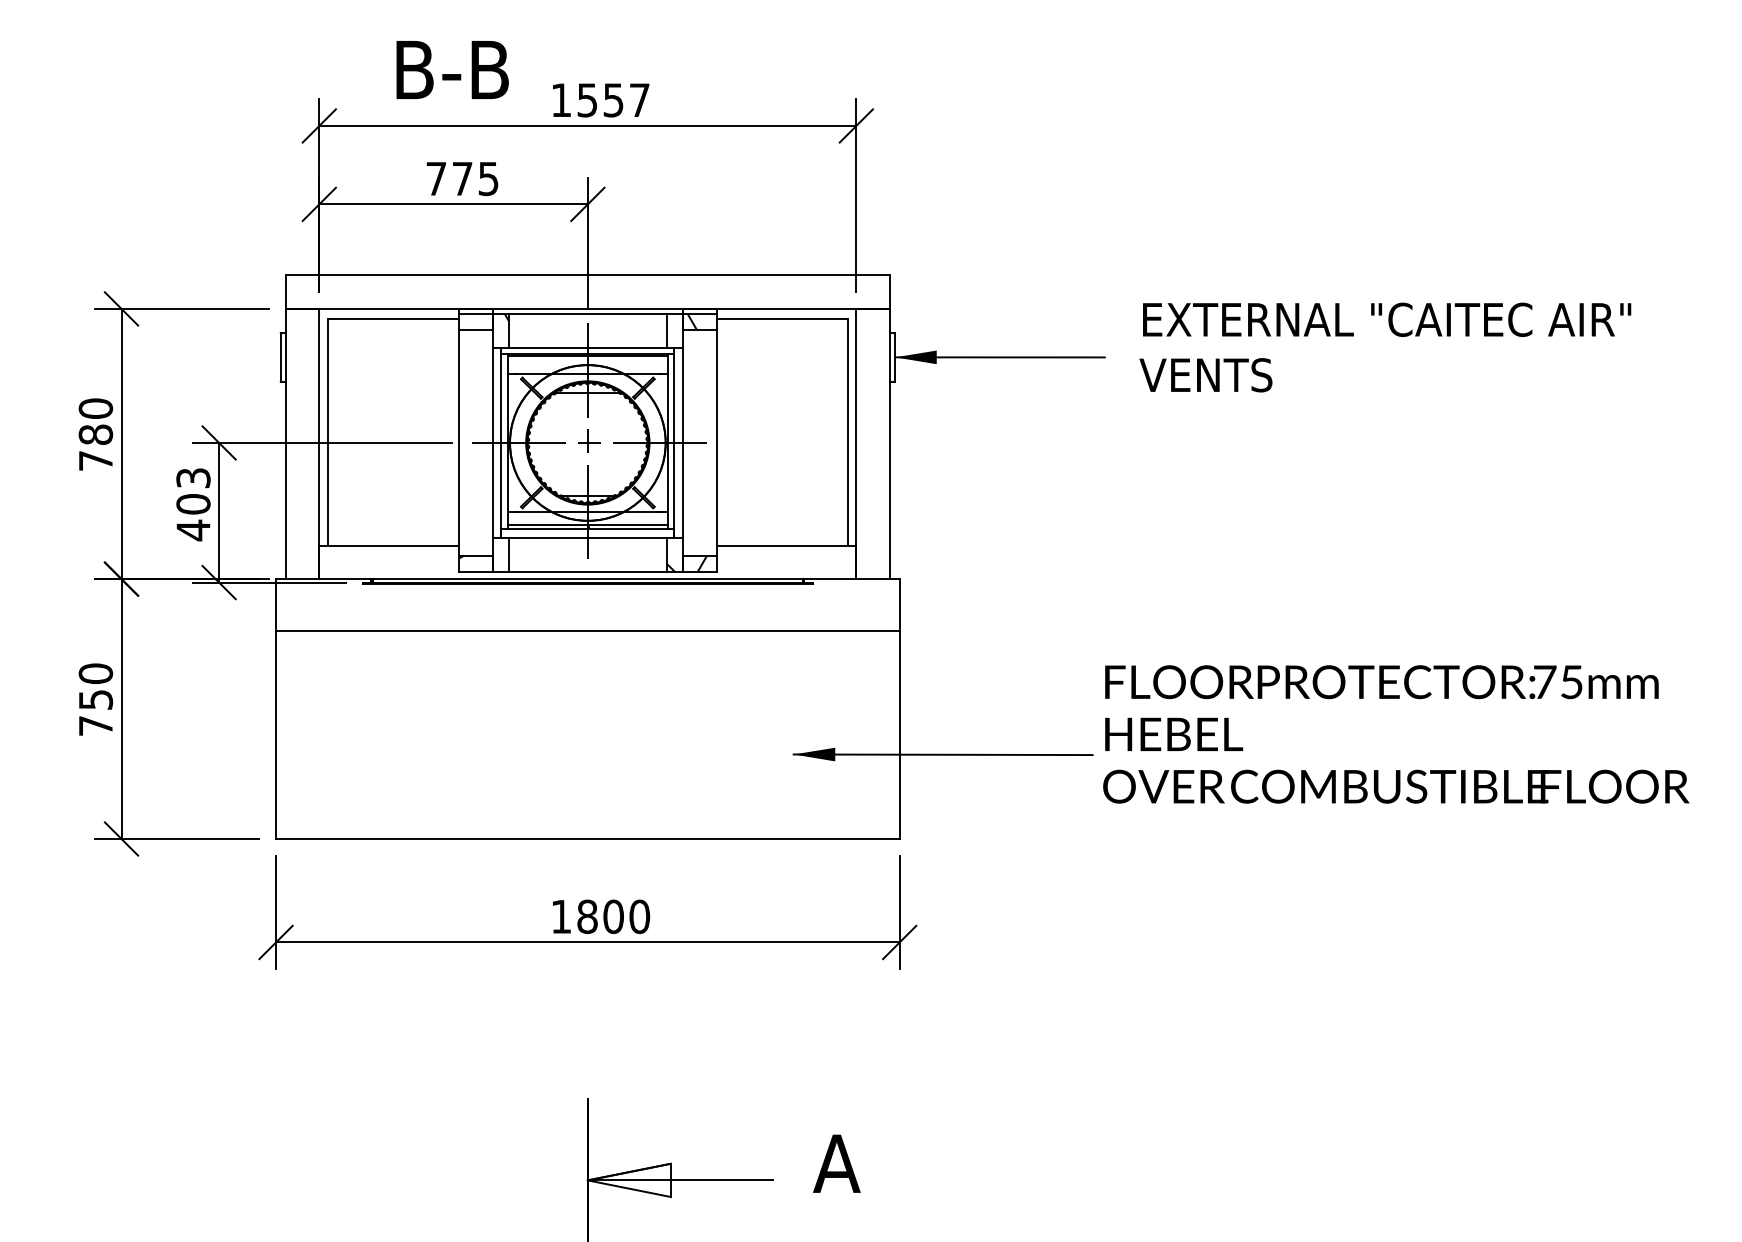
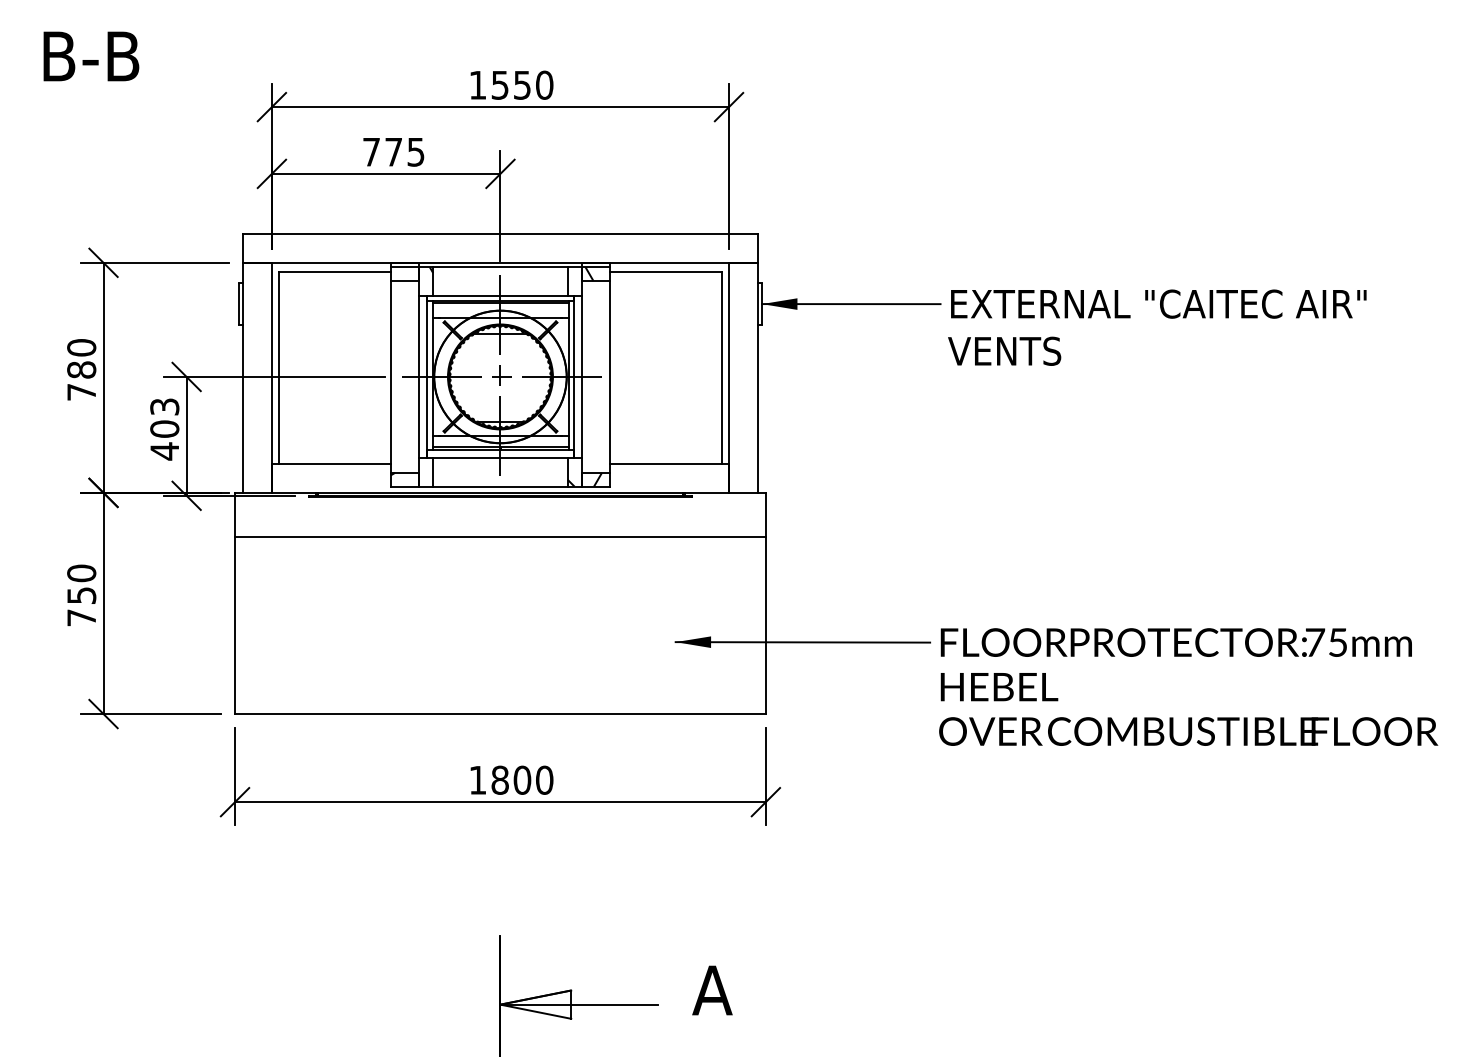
text: (452, 70) -> (91, 56), moved
text: (639, 99) -> (544, 84), 1557 -> 1550
text: (1385, 347) -> (1157, 327), moved
text: (1396, 733) -> (1188, 686), moved

